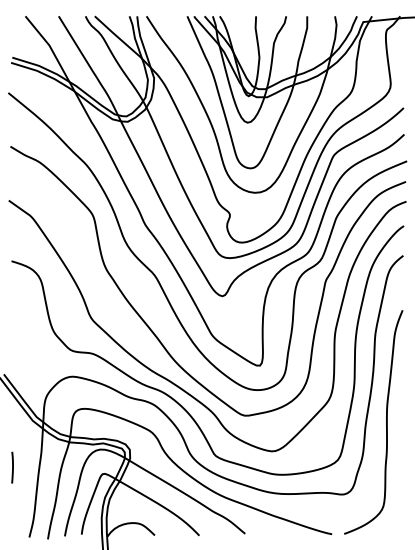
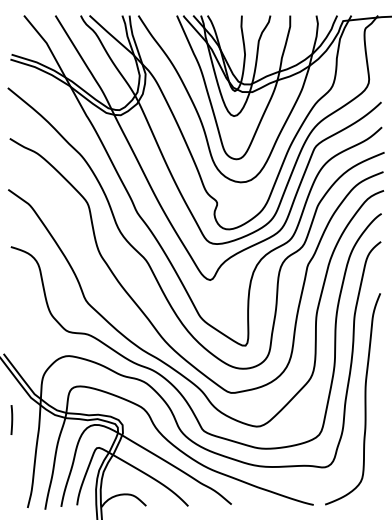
line: (12, 467) -> (11, 419), moved

